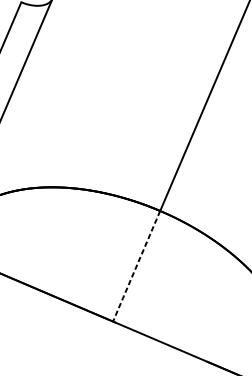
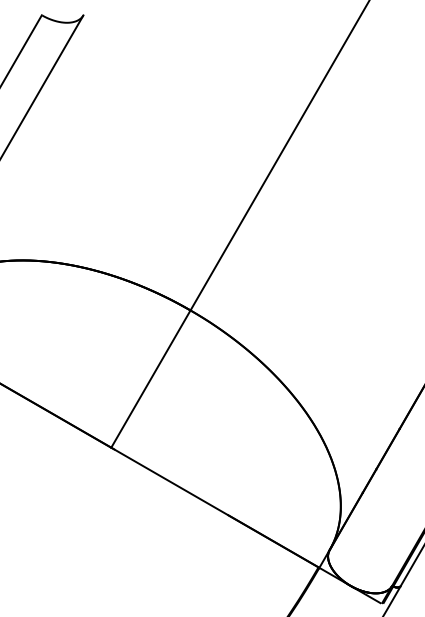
line: (136, 266) -> (150, 379), dashed -> solid

